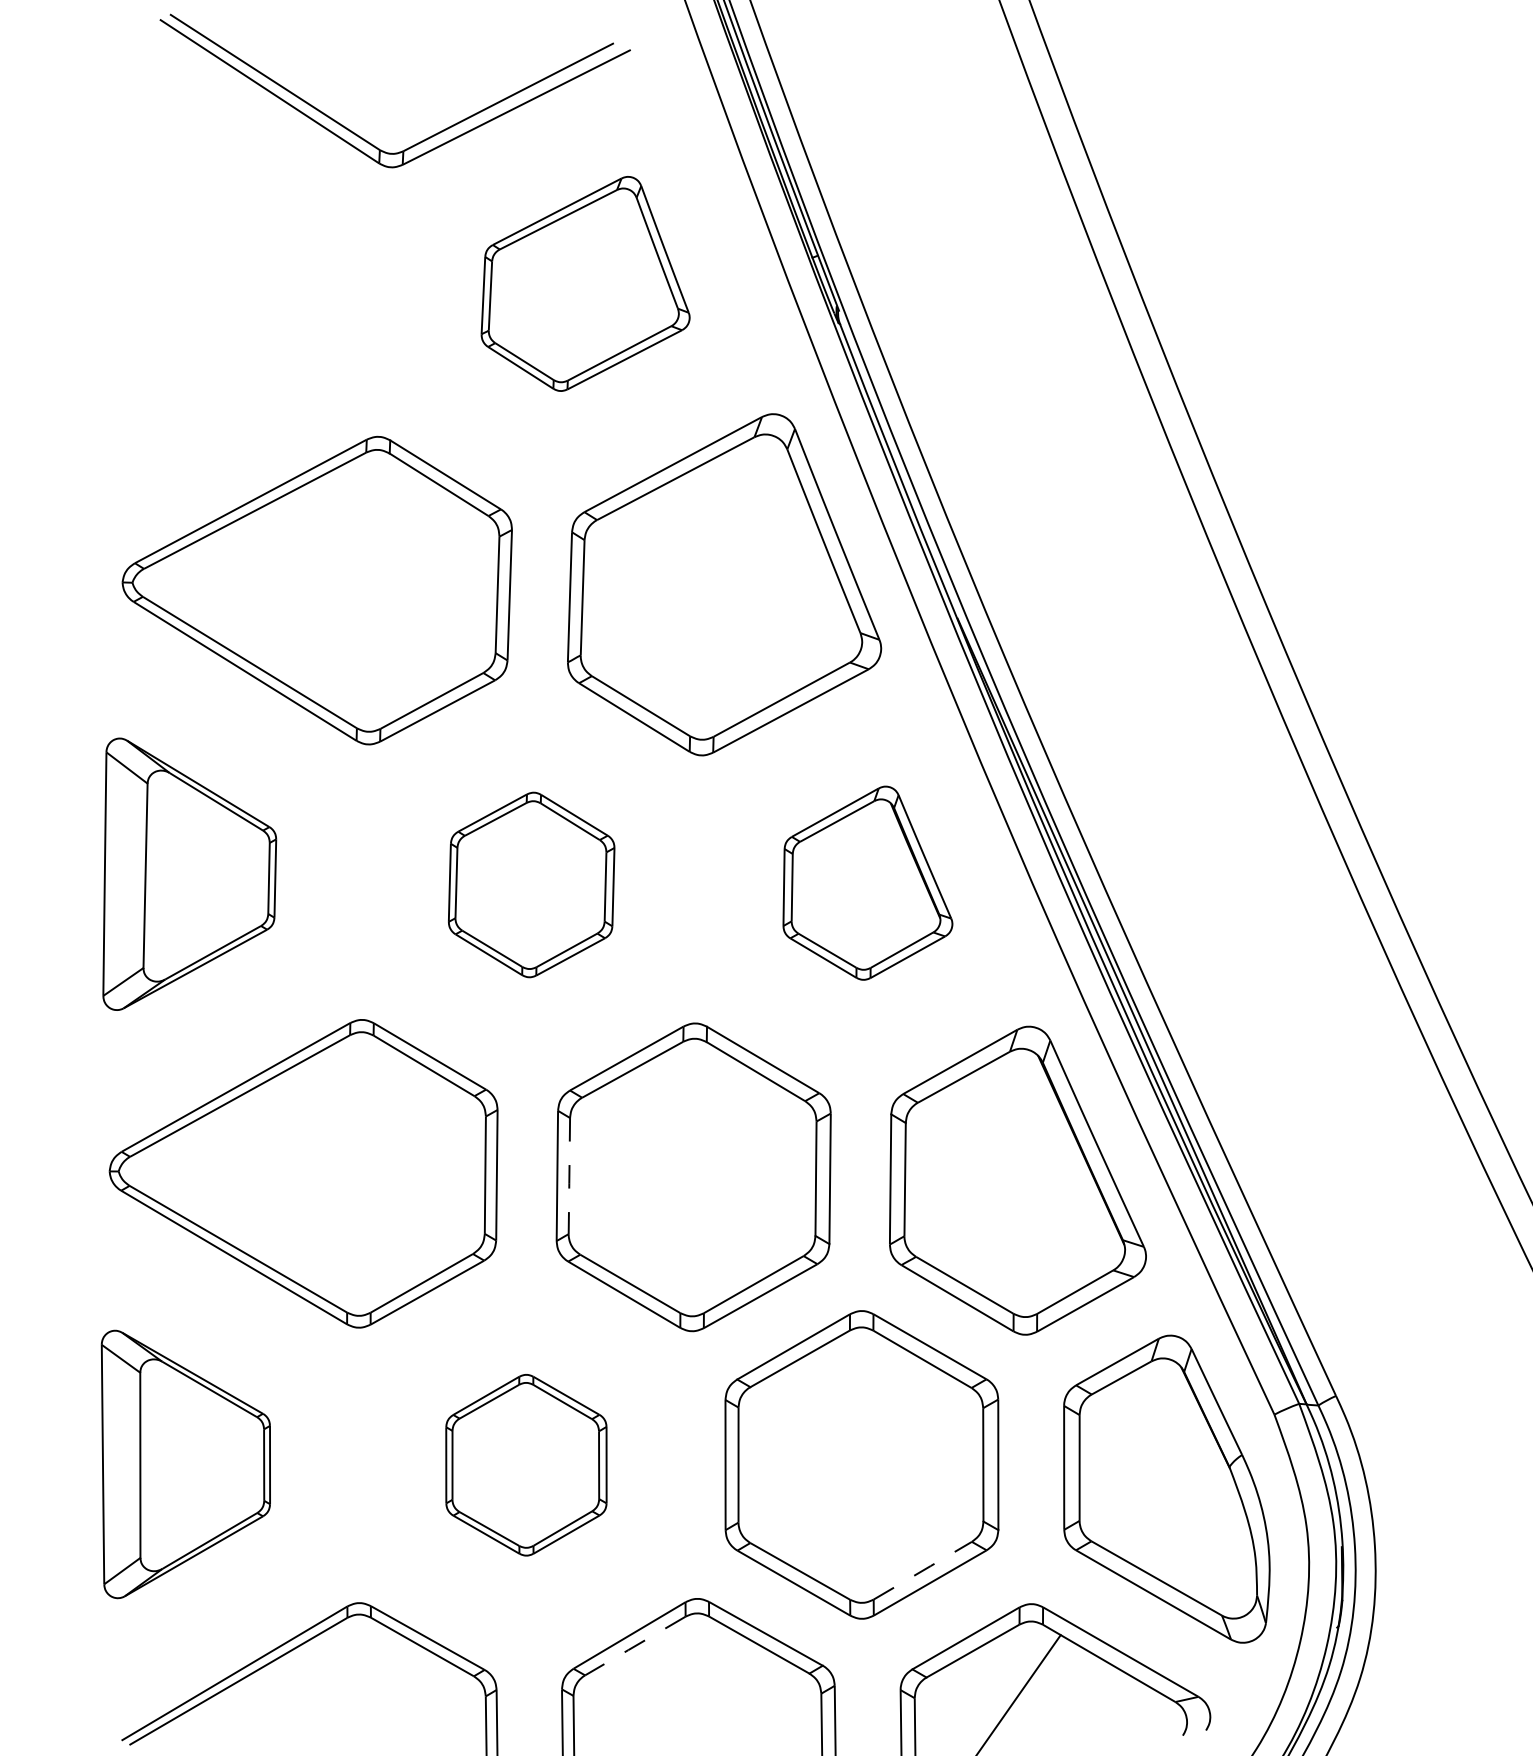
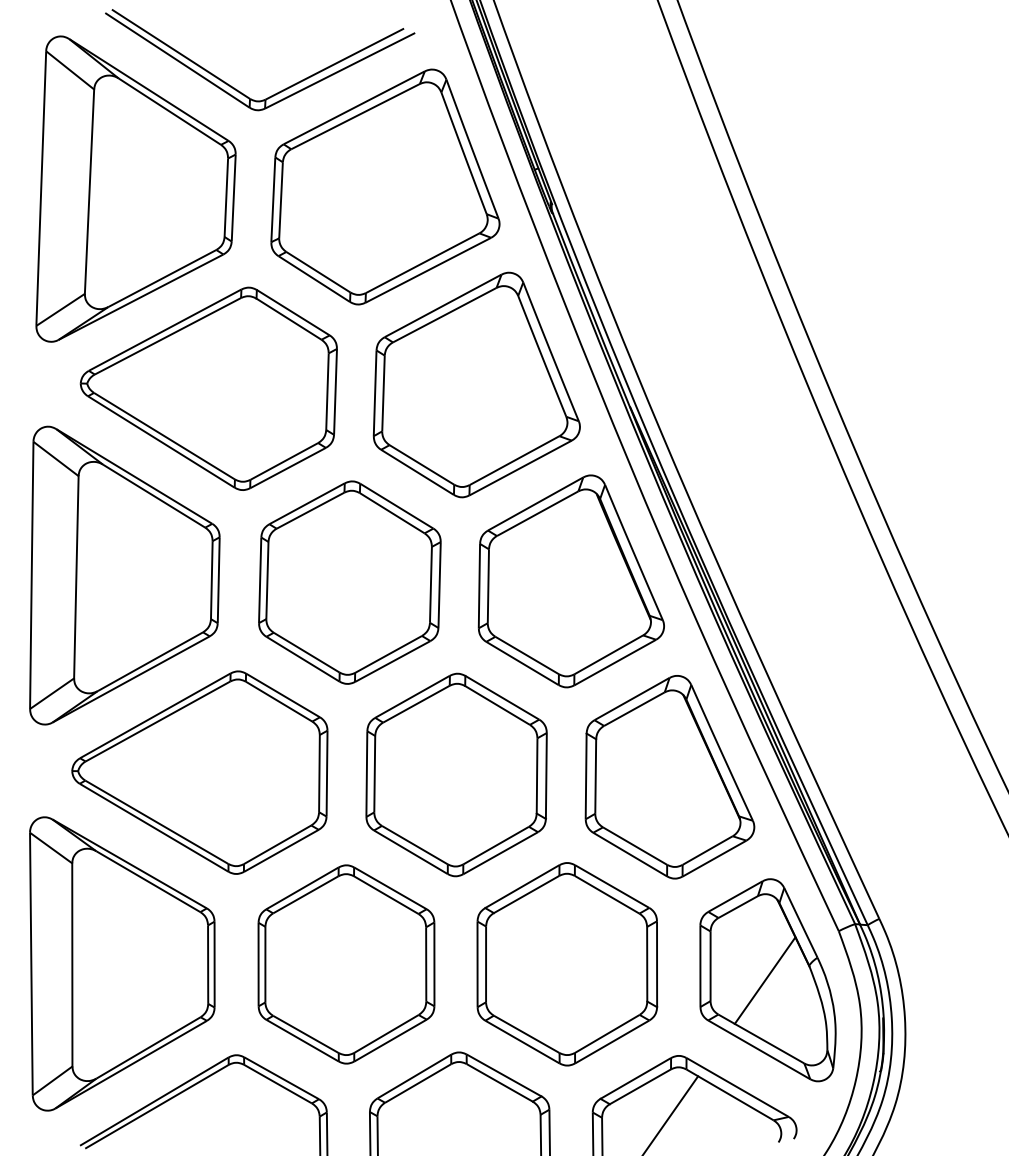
part: (585, 283) -> (385, 186), size x1.67
part: (205, 286) -> (135, 188), added
part: (189, 874) -> (124, 575), size x1.67
part: (866, 883) -> (570, 581), size x1.67
part: (530, 884) -> (349, 582), size x1.67
line: (568, 1176) -> (374, 774), dashed -> solid
part: (186, 1463) -> (122, 963), size x1.67
part: (526, 1465) -> (346, 964), size x1.67
line: (1161, 1489) -> (764, 980), added
line: (922, 1570) -> (607, 1033), dashed -> solid
line: (635, 1646) -> (418, 1083), dashed -> solid

